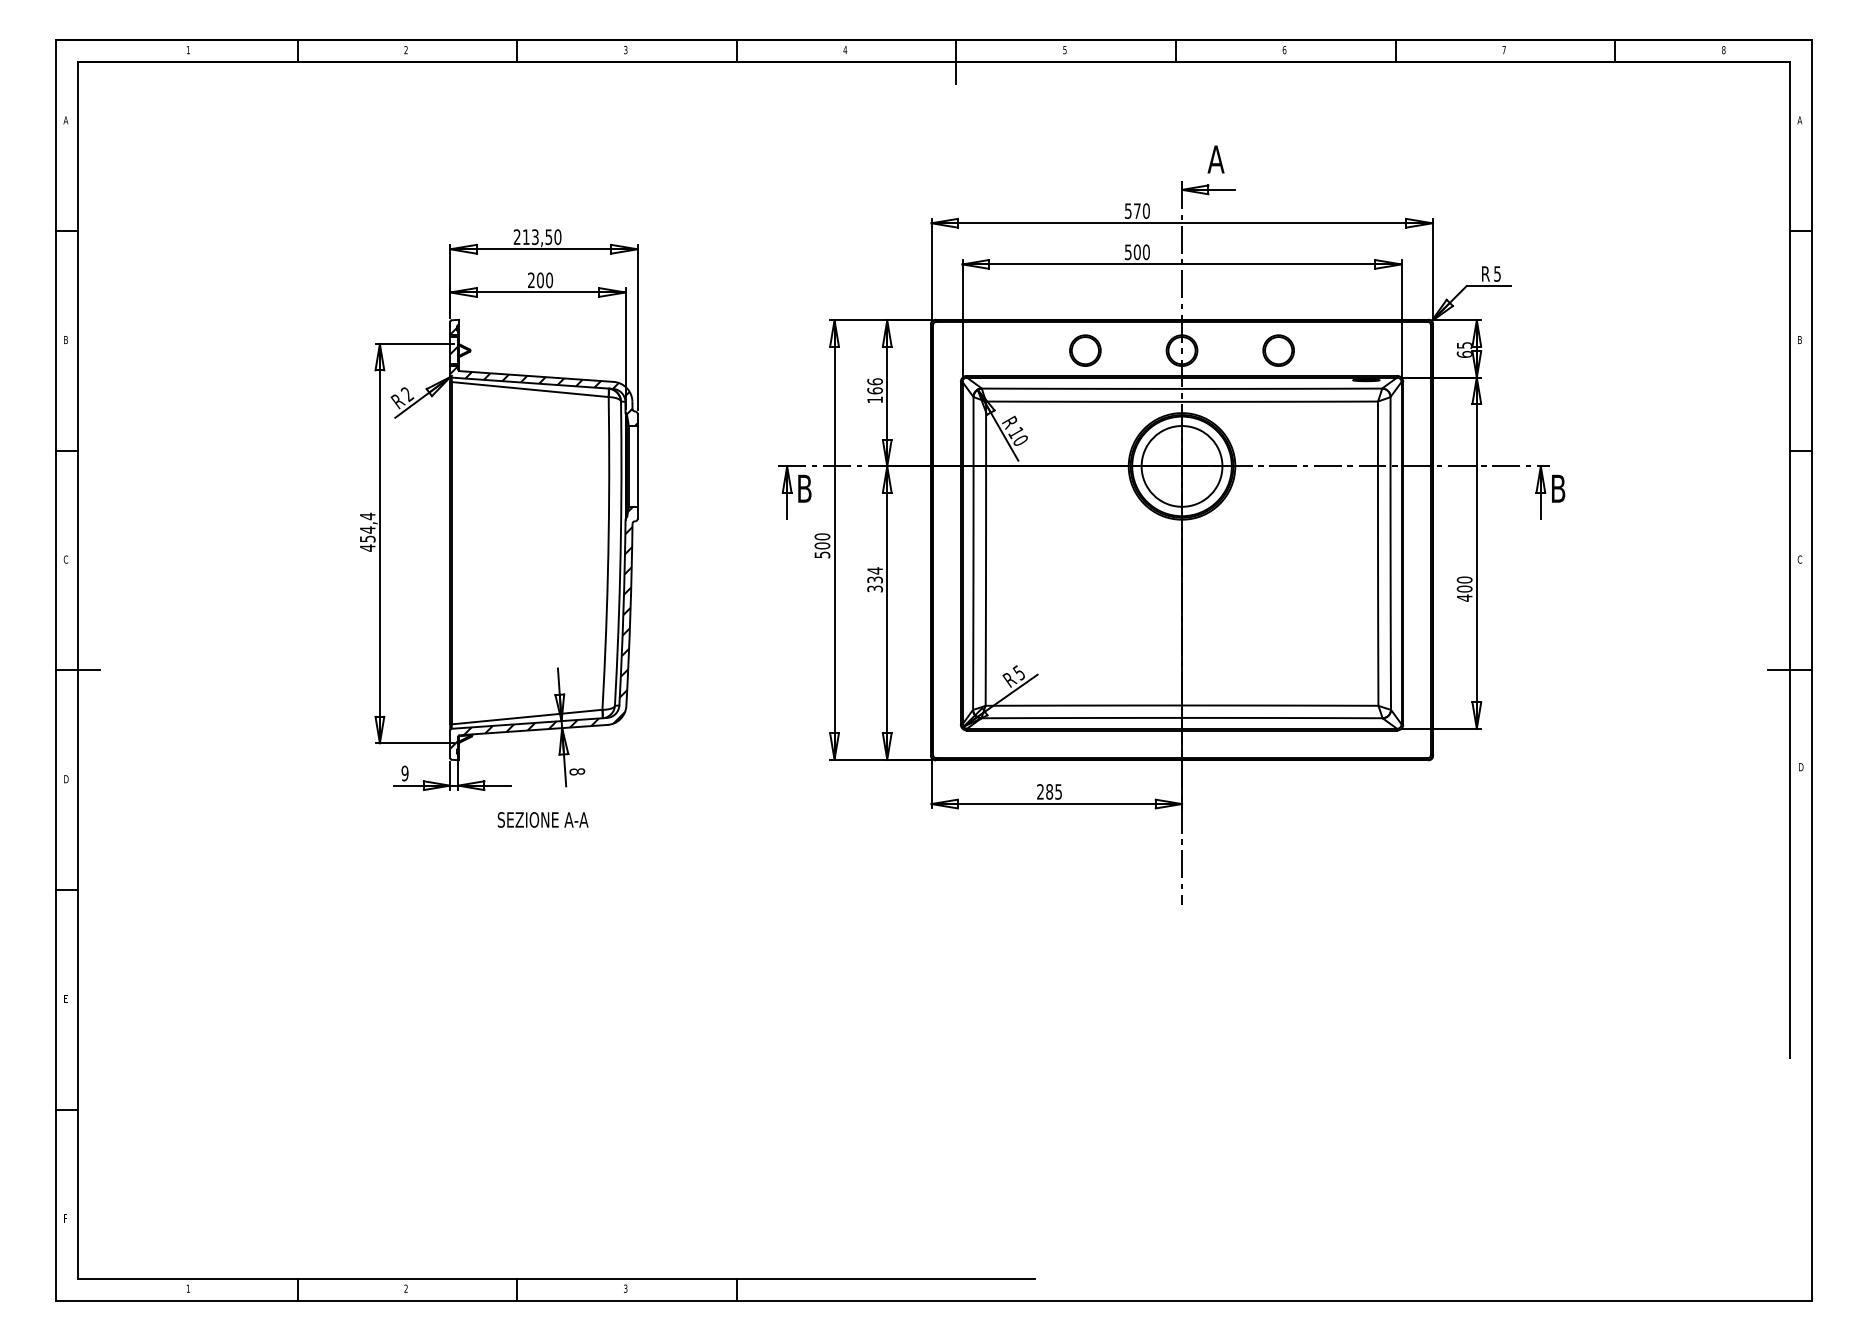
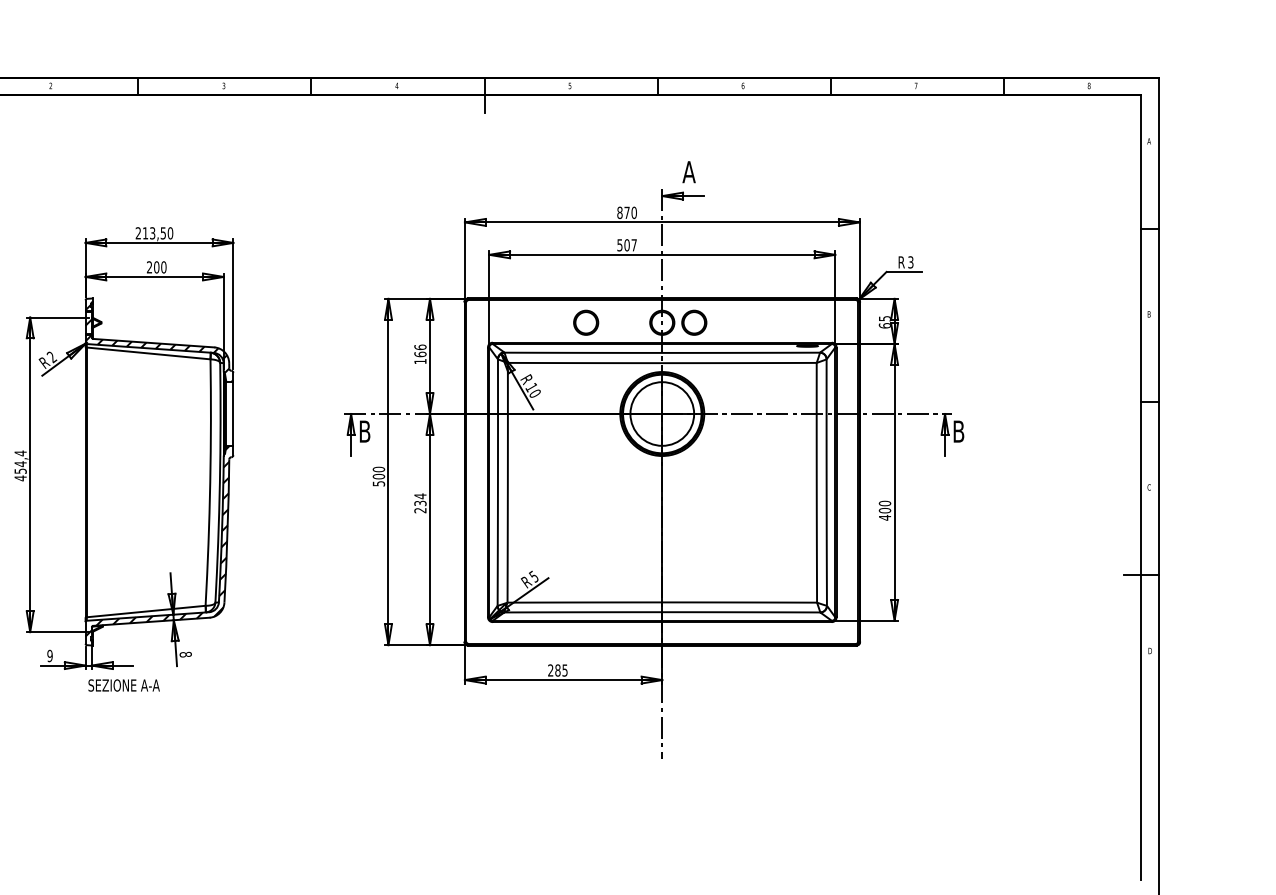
text: (1127, 210) -> (619, 212), 570 -> 870
text: (1145, 252) -> (633, 245), 500 -> 507
text: (1497, 273) -> (910, 261), 5 -> 3
part: (1278, 350) -> (694, 322), moved
text: (875, 588) -> (420, 510), 334 -> 234
text: (542, 819) -> (123, 685), moved

